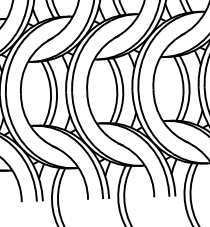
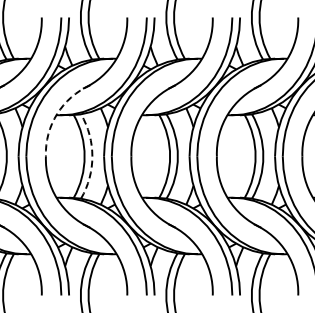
arc: (28, 61) -> (57, 114), solid -> dashed
arc: (57, 92) -> (92, 156), solid -> dashed

